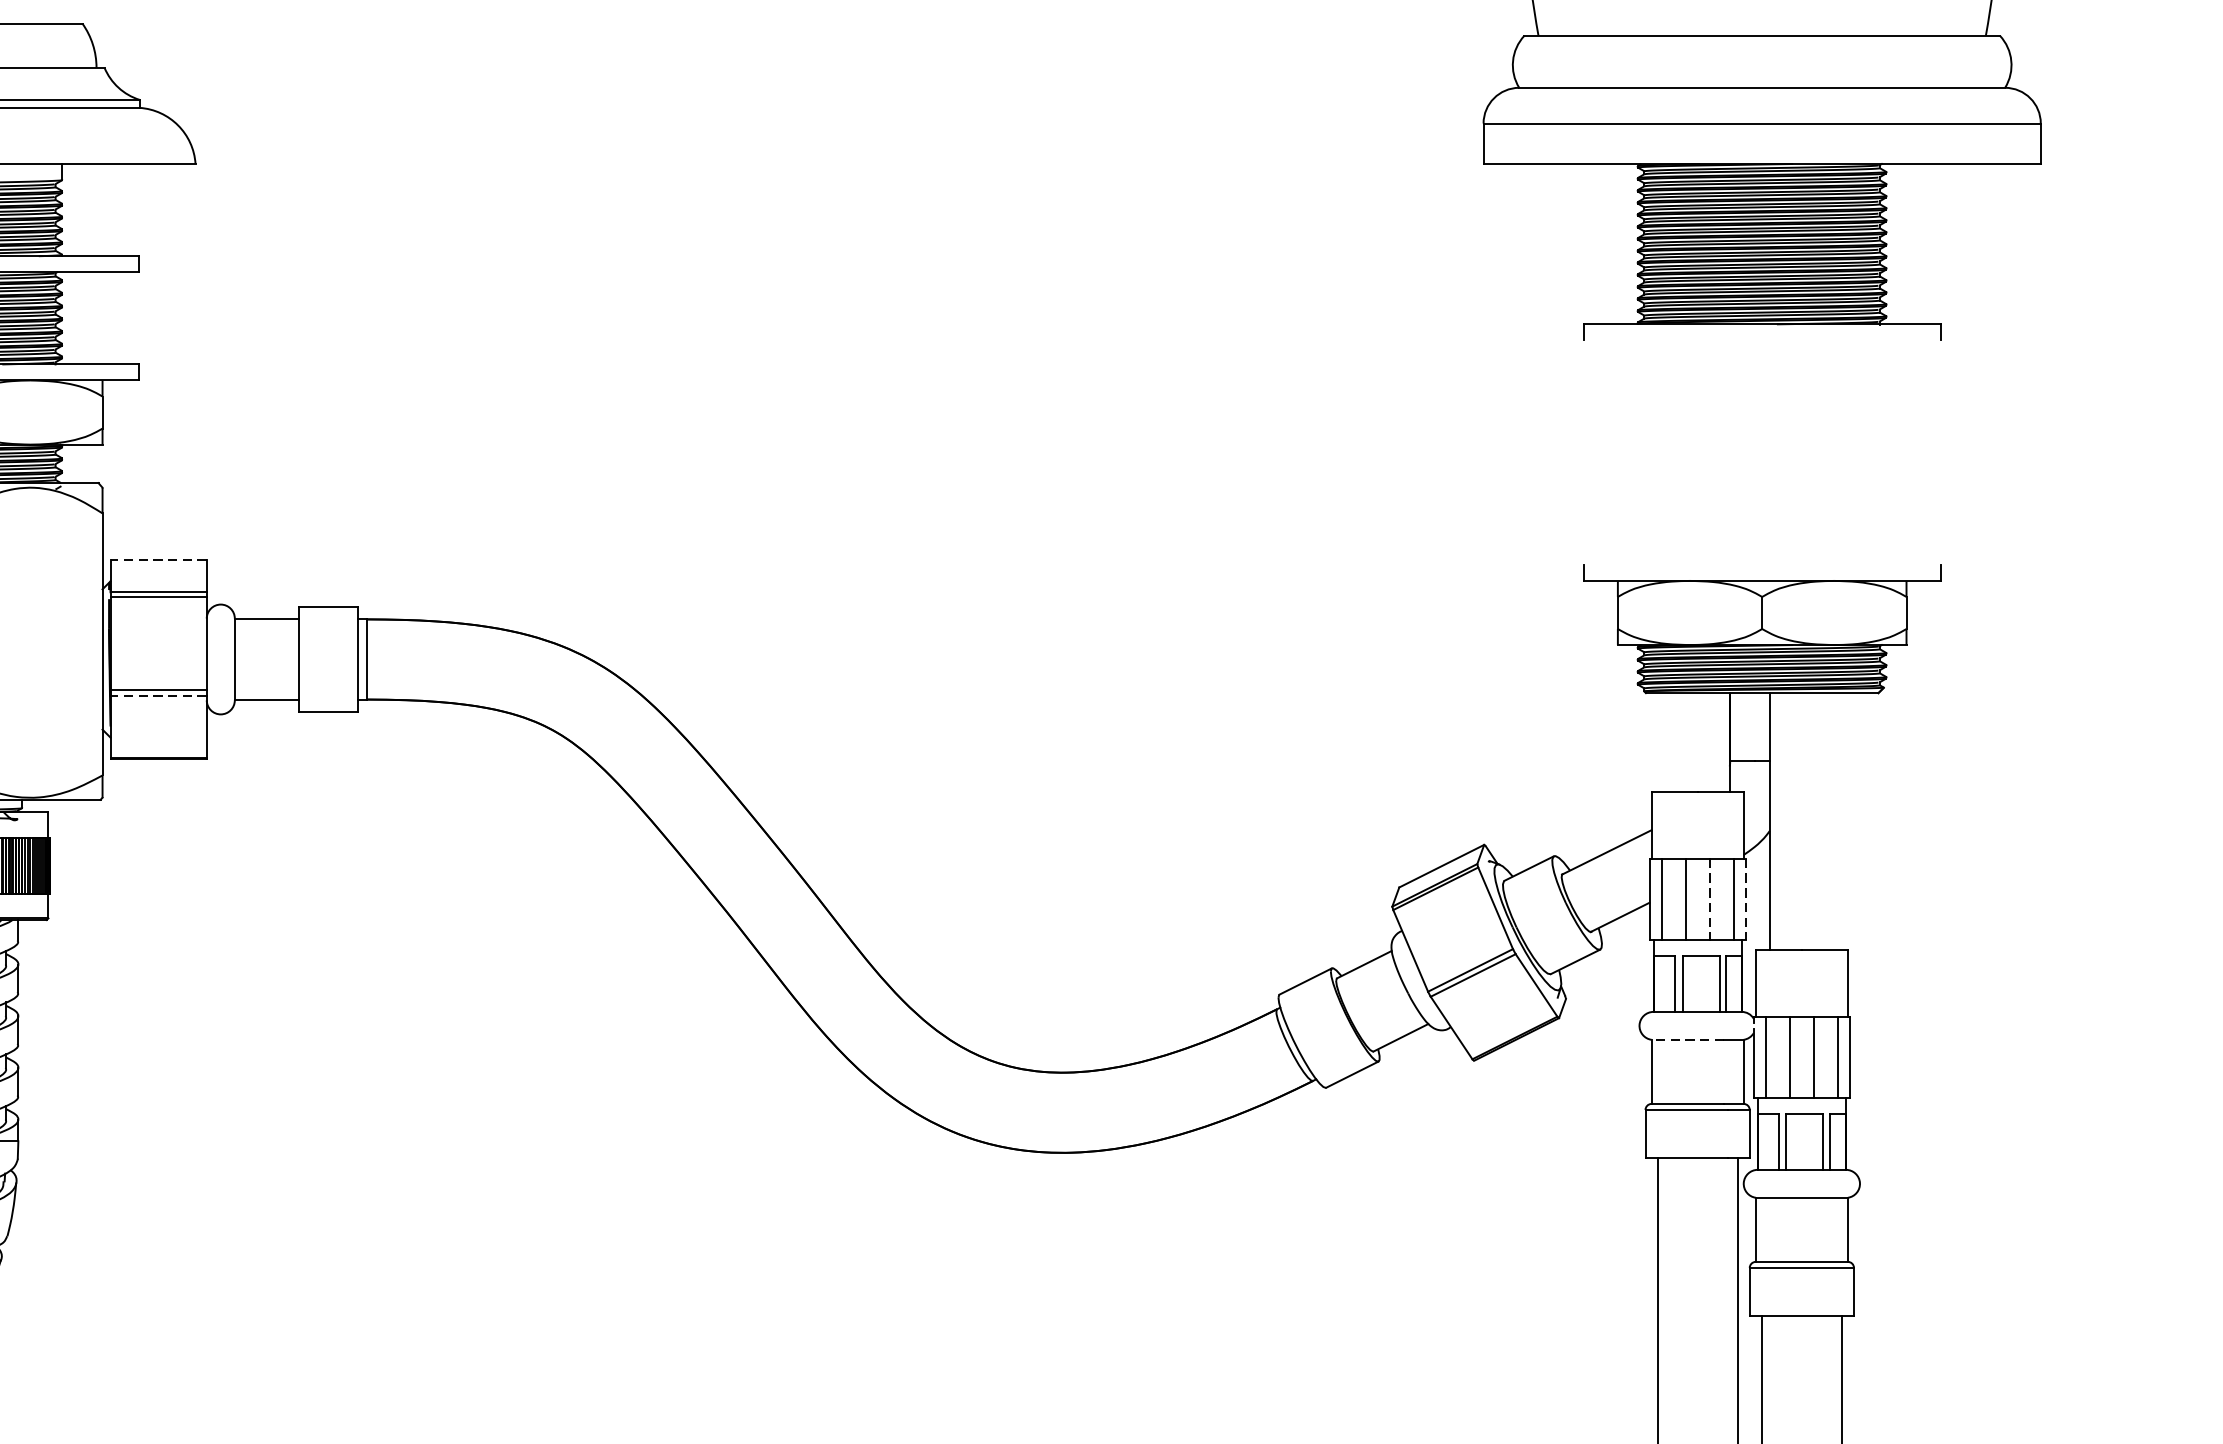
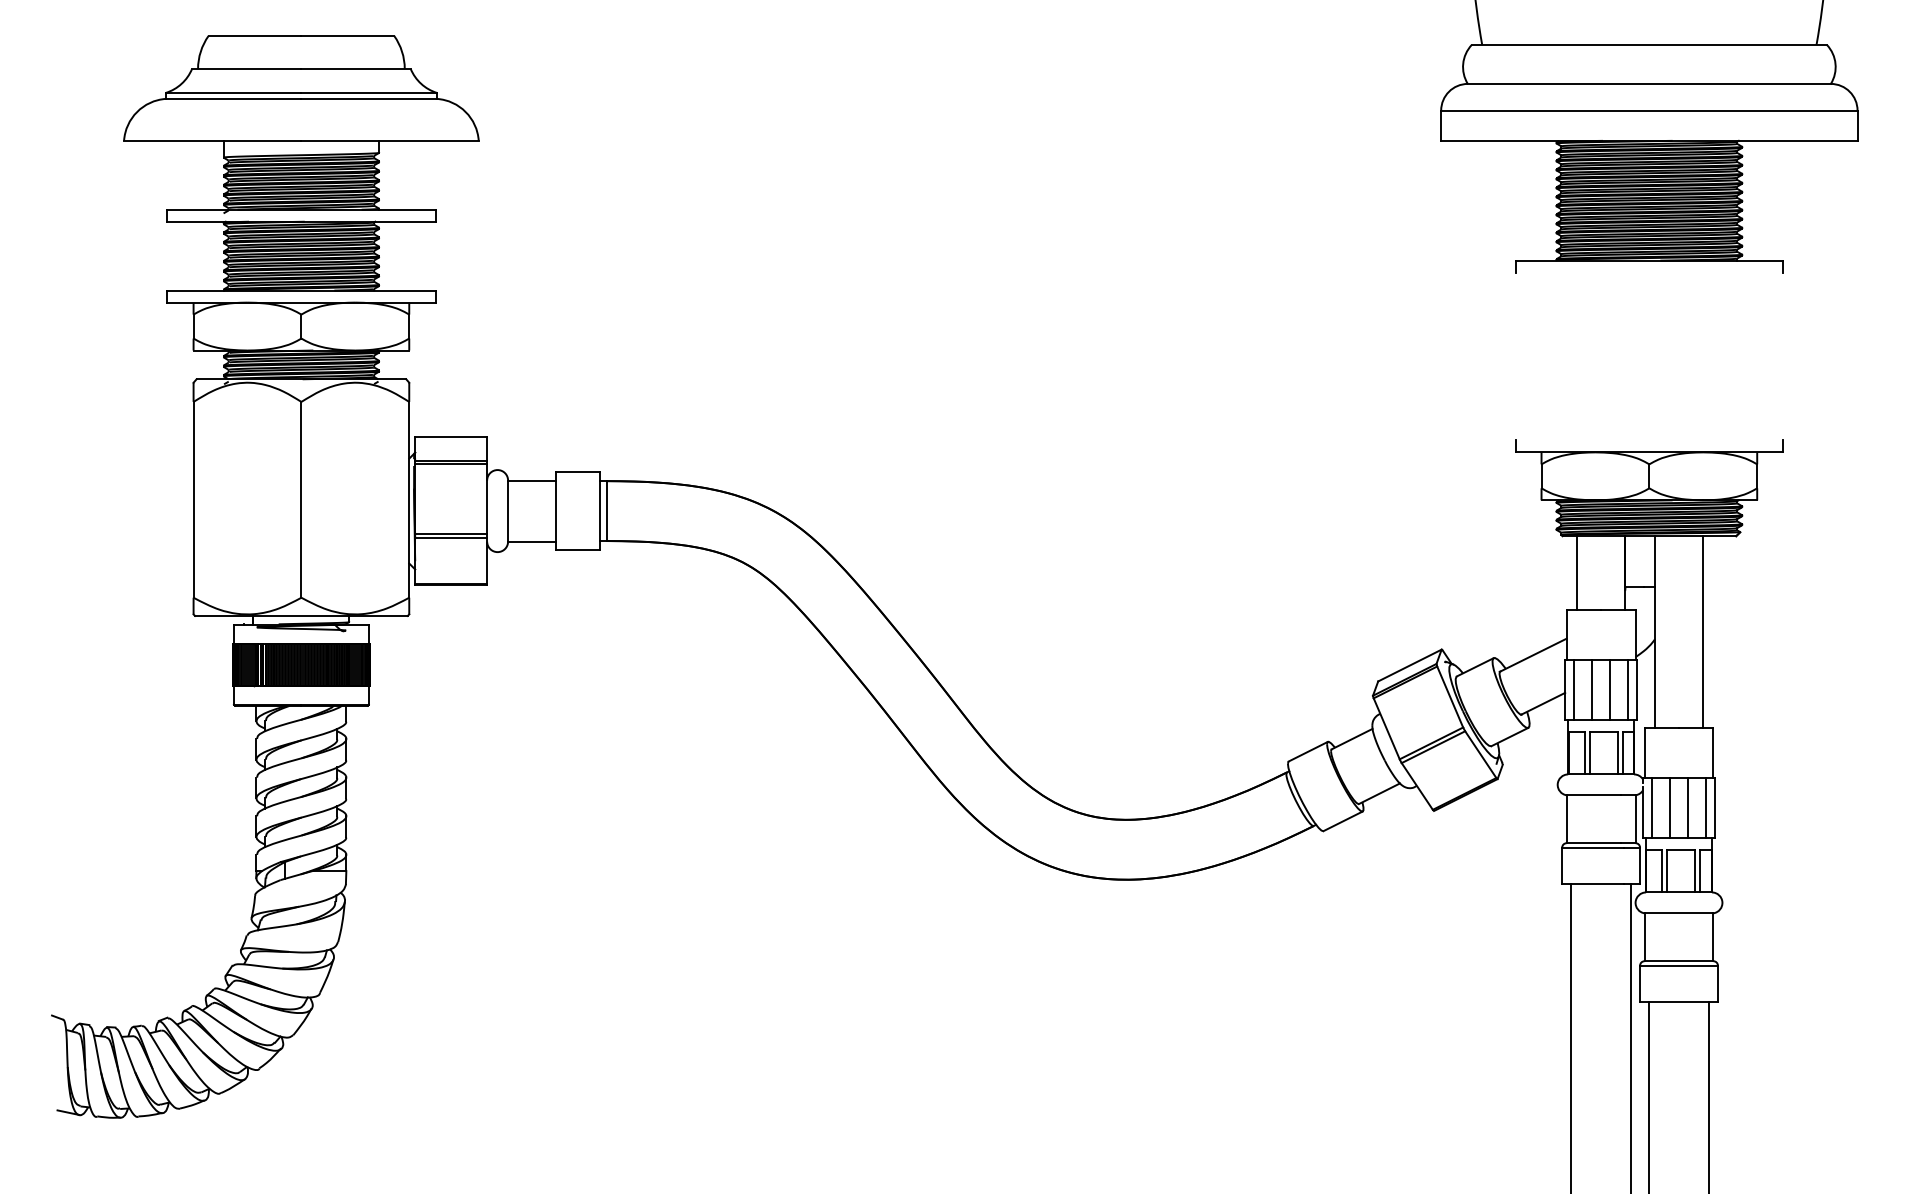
line: (159, 561) -> (451, 437), dashed -> solid
line: (159, 696) -> (451, 538), dashed -> solid
line: (1666, 743) -> (1577, 573), added
line: (1833, 821) -> (1702, 632), added
line: (1710, 899) -> (1610, 690), dashed -> solid
line: (1746, 899) -> (1637, 690), dashed -> solid
line: (1687, 1040) -> (1593, 795), dashed -> solid

